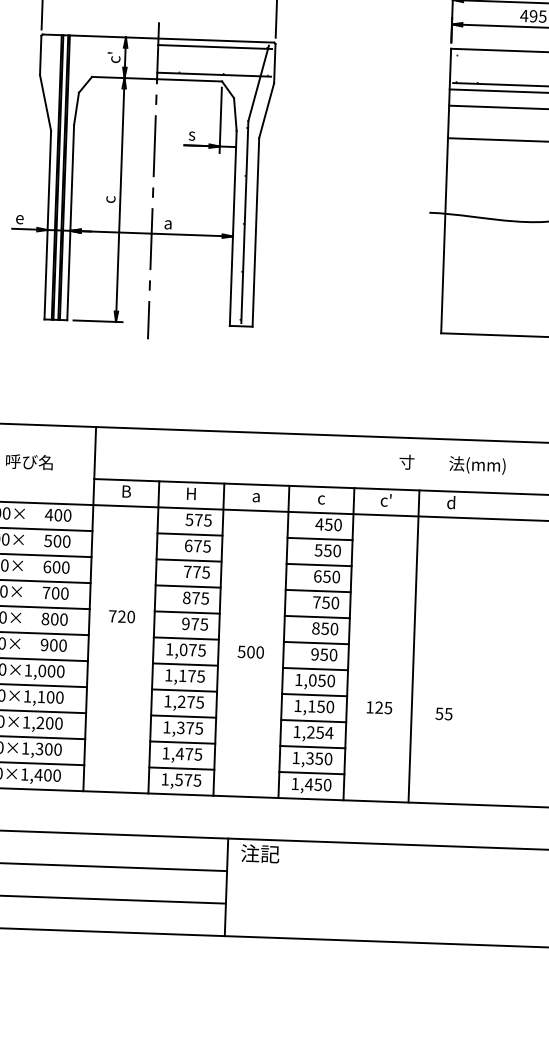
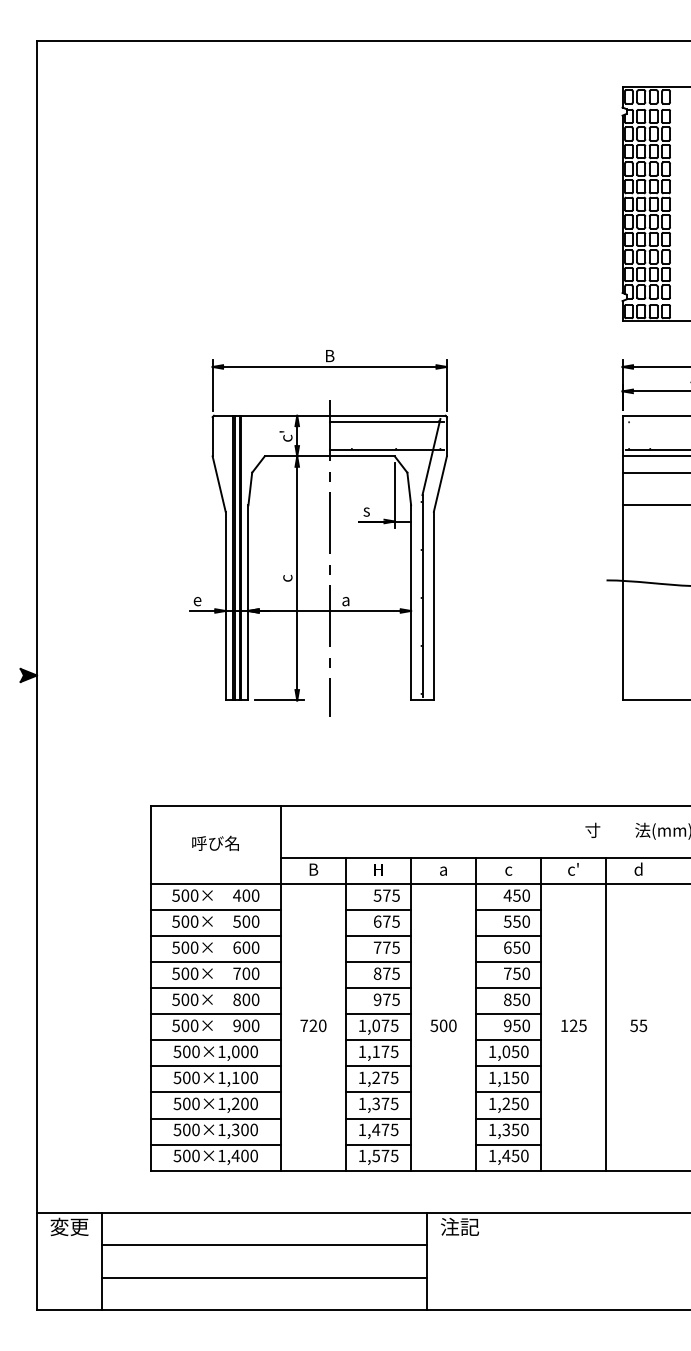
text: (122, 616) -> (313, 1025), moved
text: (379, 707) -> (573, 1025), moved
text: (443, 713) -> (638, 1025), moved
text: (329, 732) -> (524, 1103), 1,254 -> 1,250

